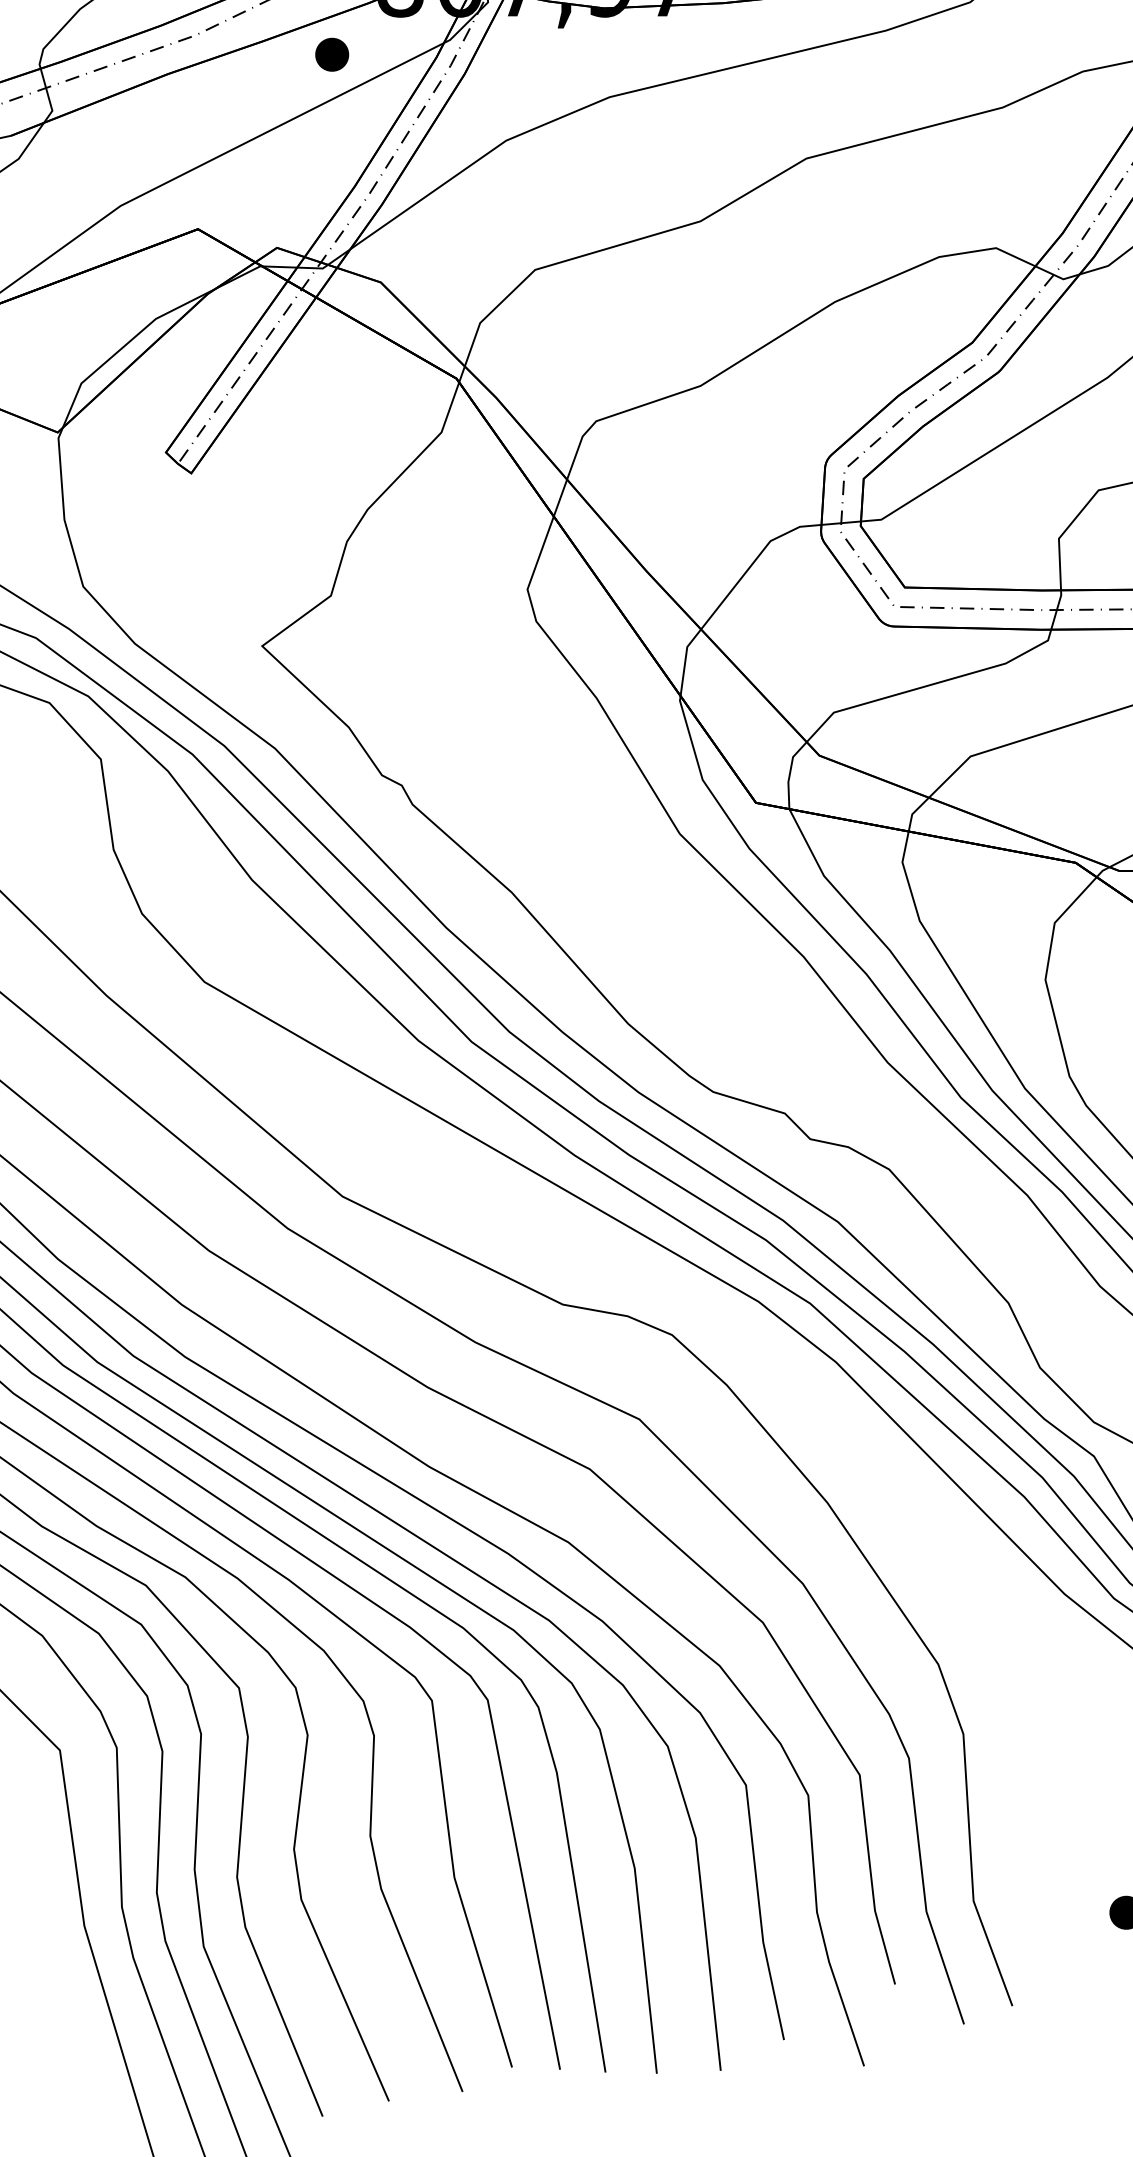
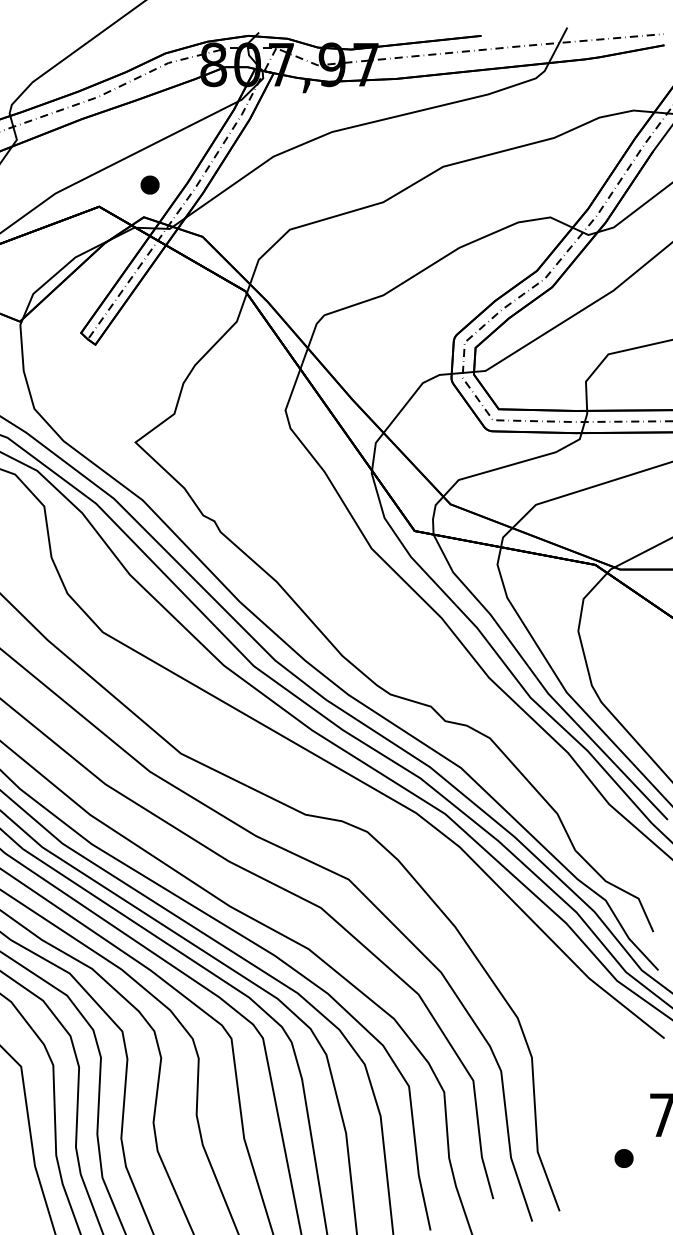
part: (331, 53) -> (149, 184), moved

